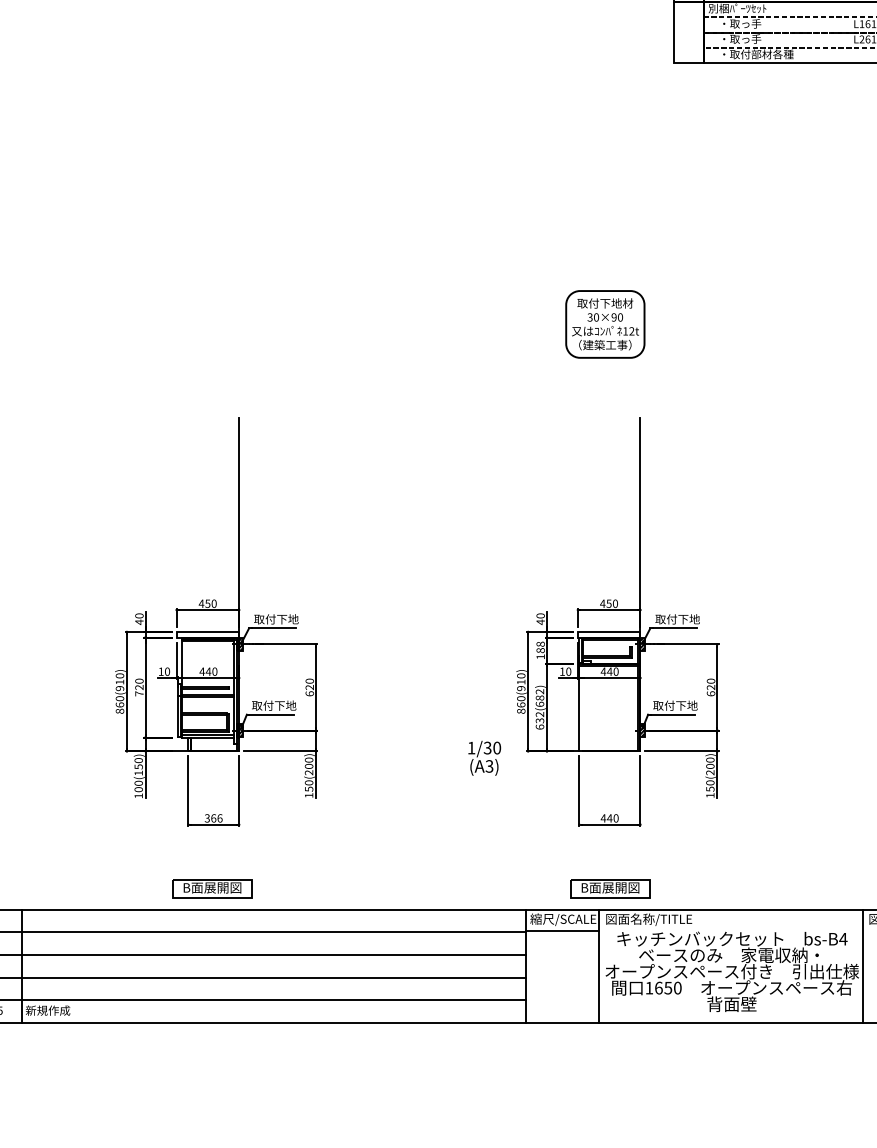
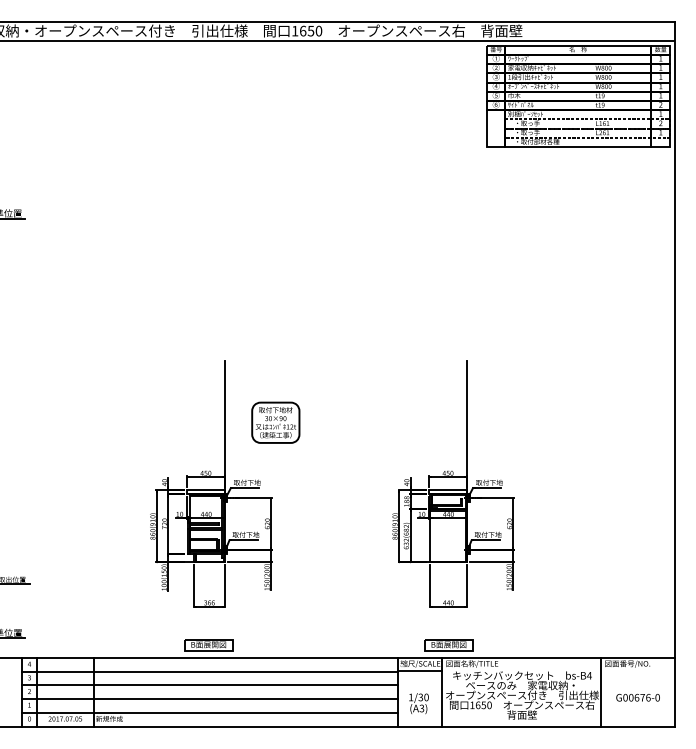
part: (604, 323) -> (275, 422), moved
text: (483, 758) -> (418, 703), moved

